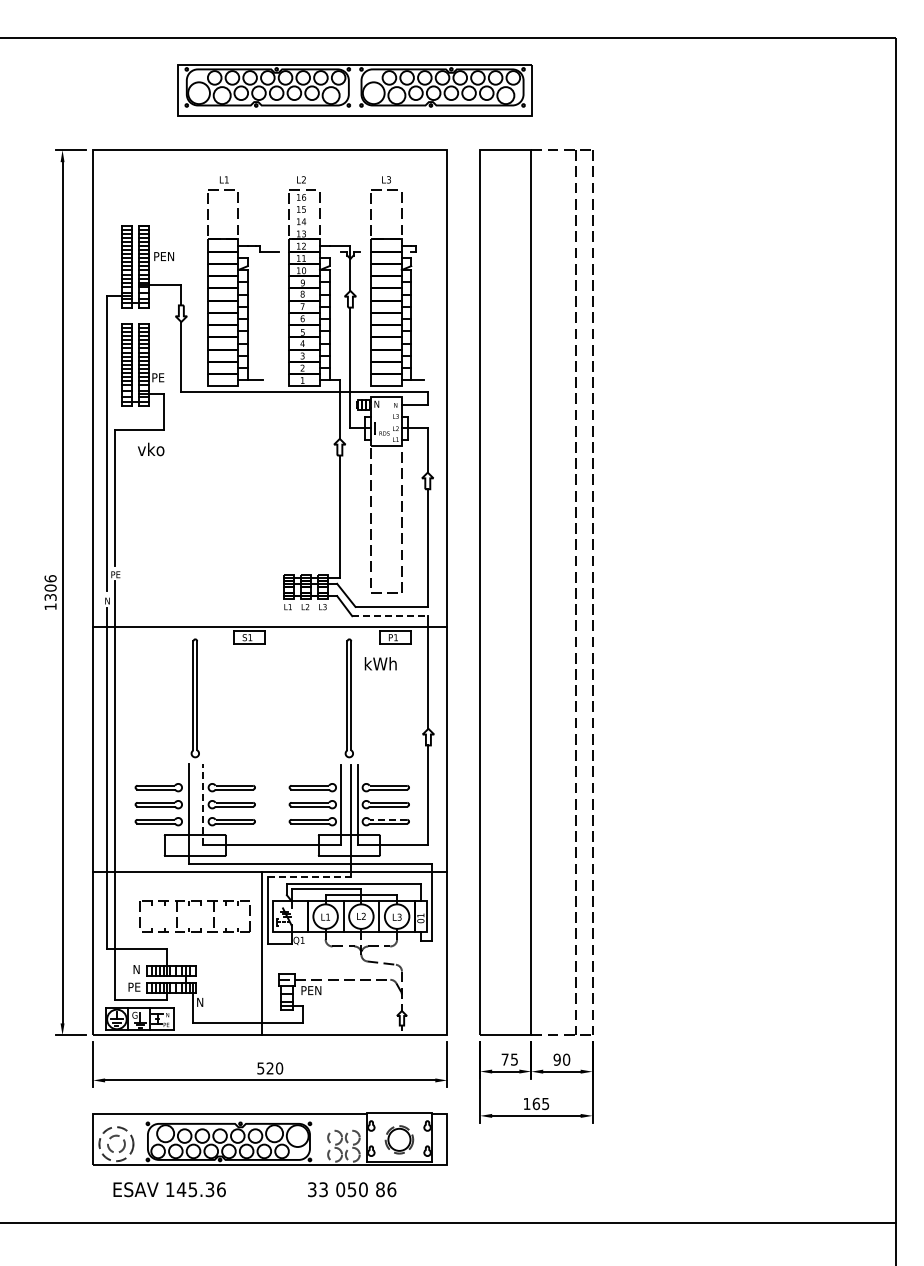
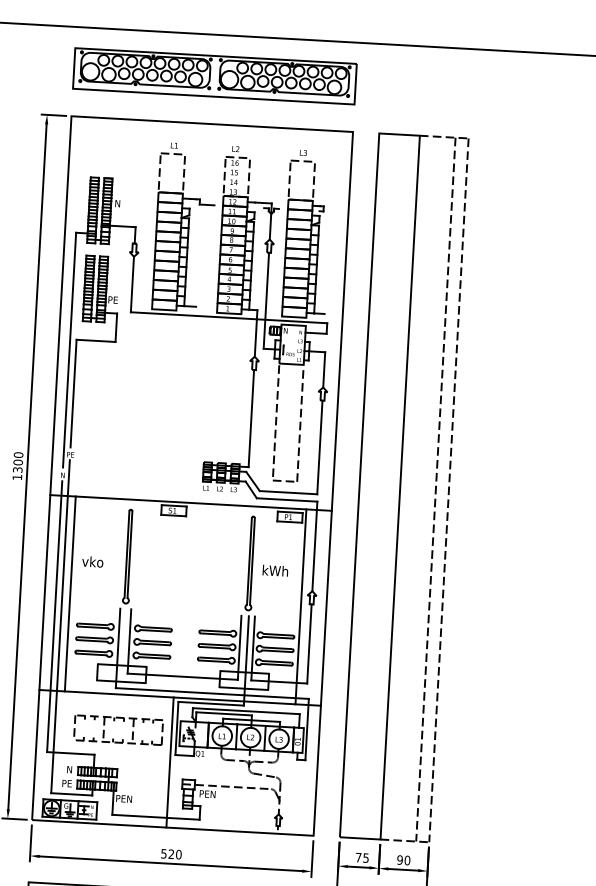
part: (354, 90) -> (214, 76), moved
text: (164, 256) -> (123, 203), PEN -> N
text: (151, 449) -> (93, 561), moved
text: (50, 578) -> (18, 454), 1306 -> 1300
line: (390, 616) -> (287, 500), dashed -> solid
text: (380, 663) -> (275, 570), moved
line: (125, 748) -> (70, 593), added
line: (415, 748) -> (301, 606), added
line: (202, 804) -> (129, 641), dashed -> solid
line: (388, 819) -> (276, 661), dashed -> solid
line: (309, 876) -> (211, 703), dashed -> solid
text: (207, 1001) -> (124, 798), N -> PEN

